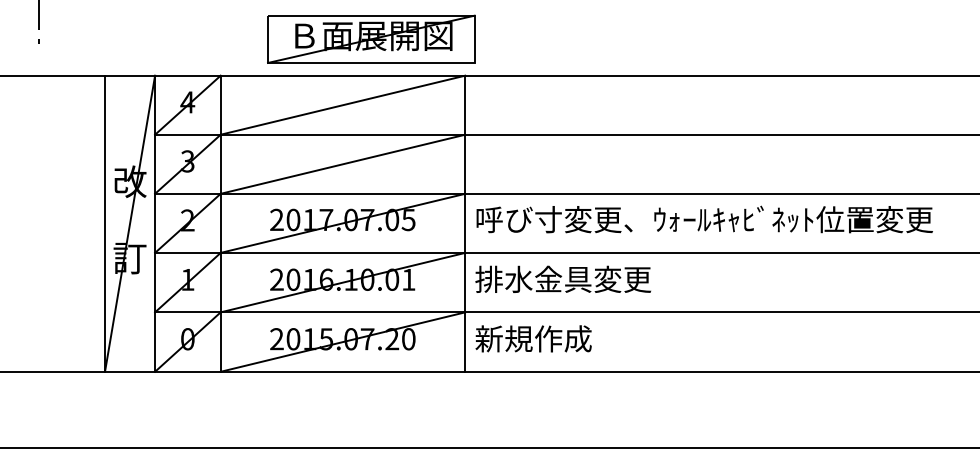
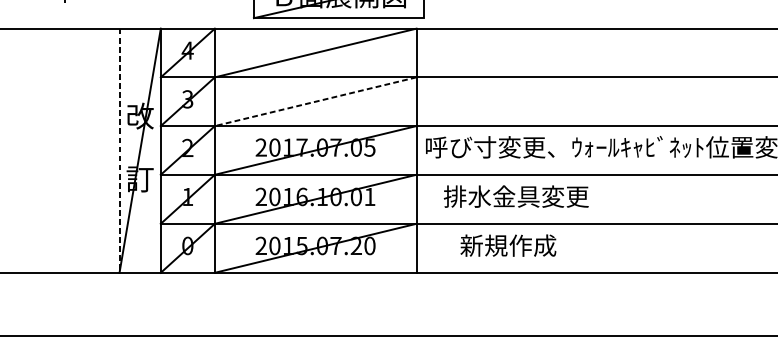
line: (342, 164) -> (315, 101), solid -> dashed
line: (105, 224) -> (119, 151), solid -> dashed
text: (562, 278) -> (515, 195), moved
text: (533, 338) -> (508, 245), moved

